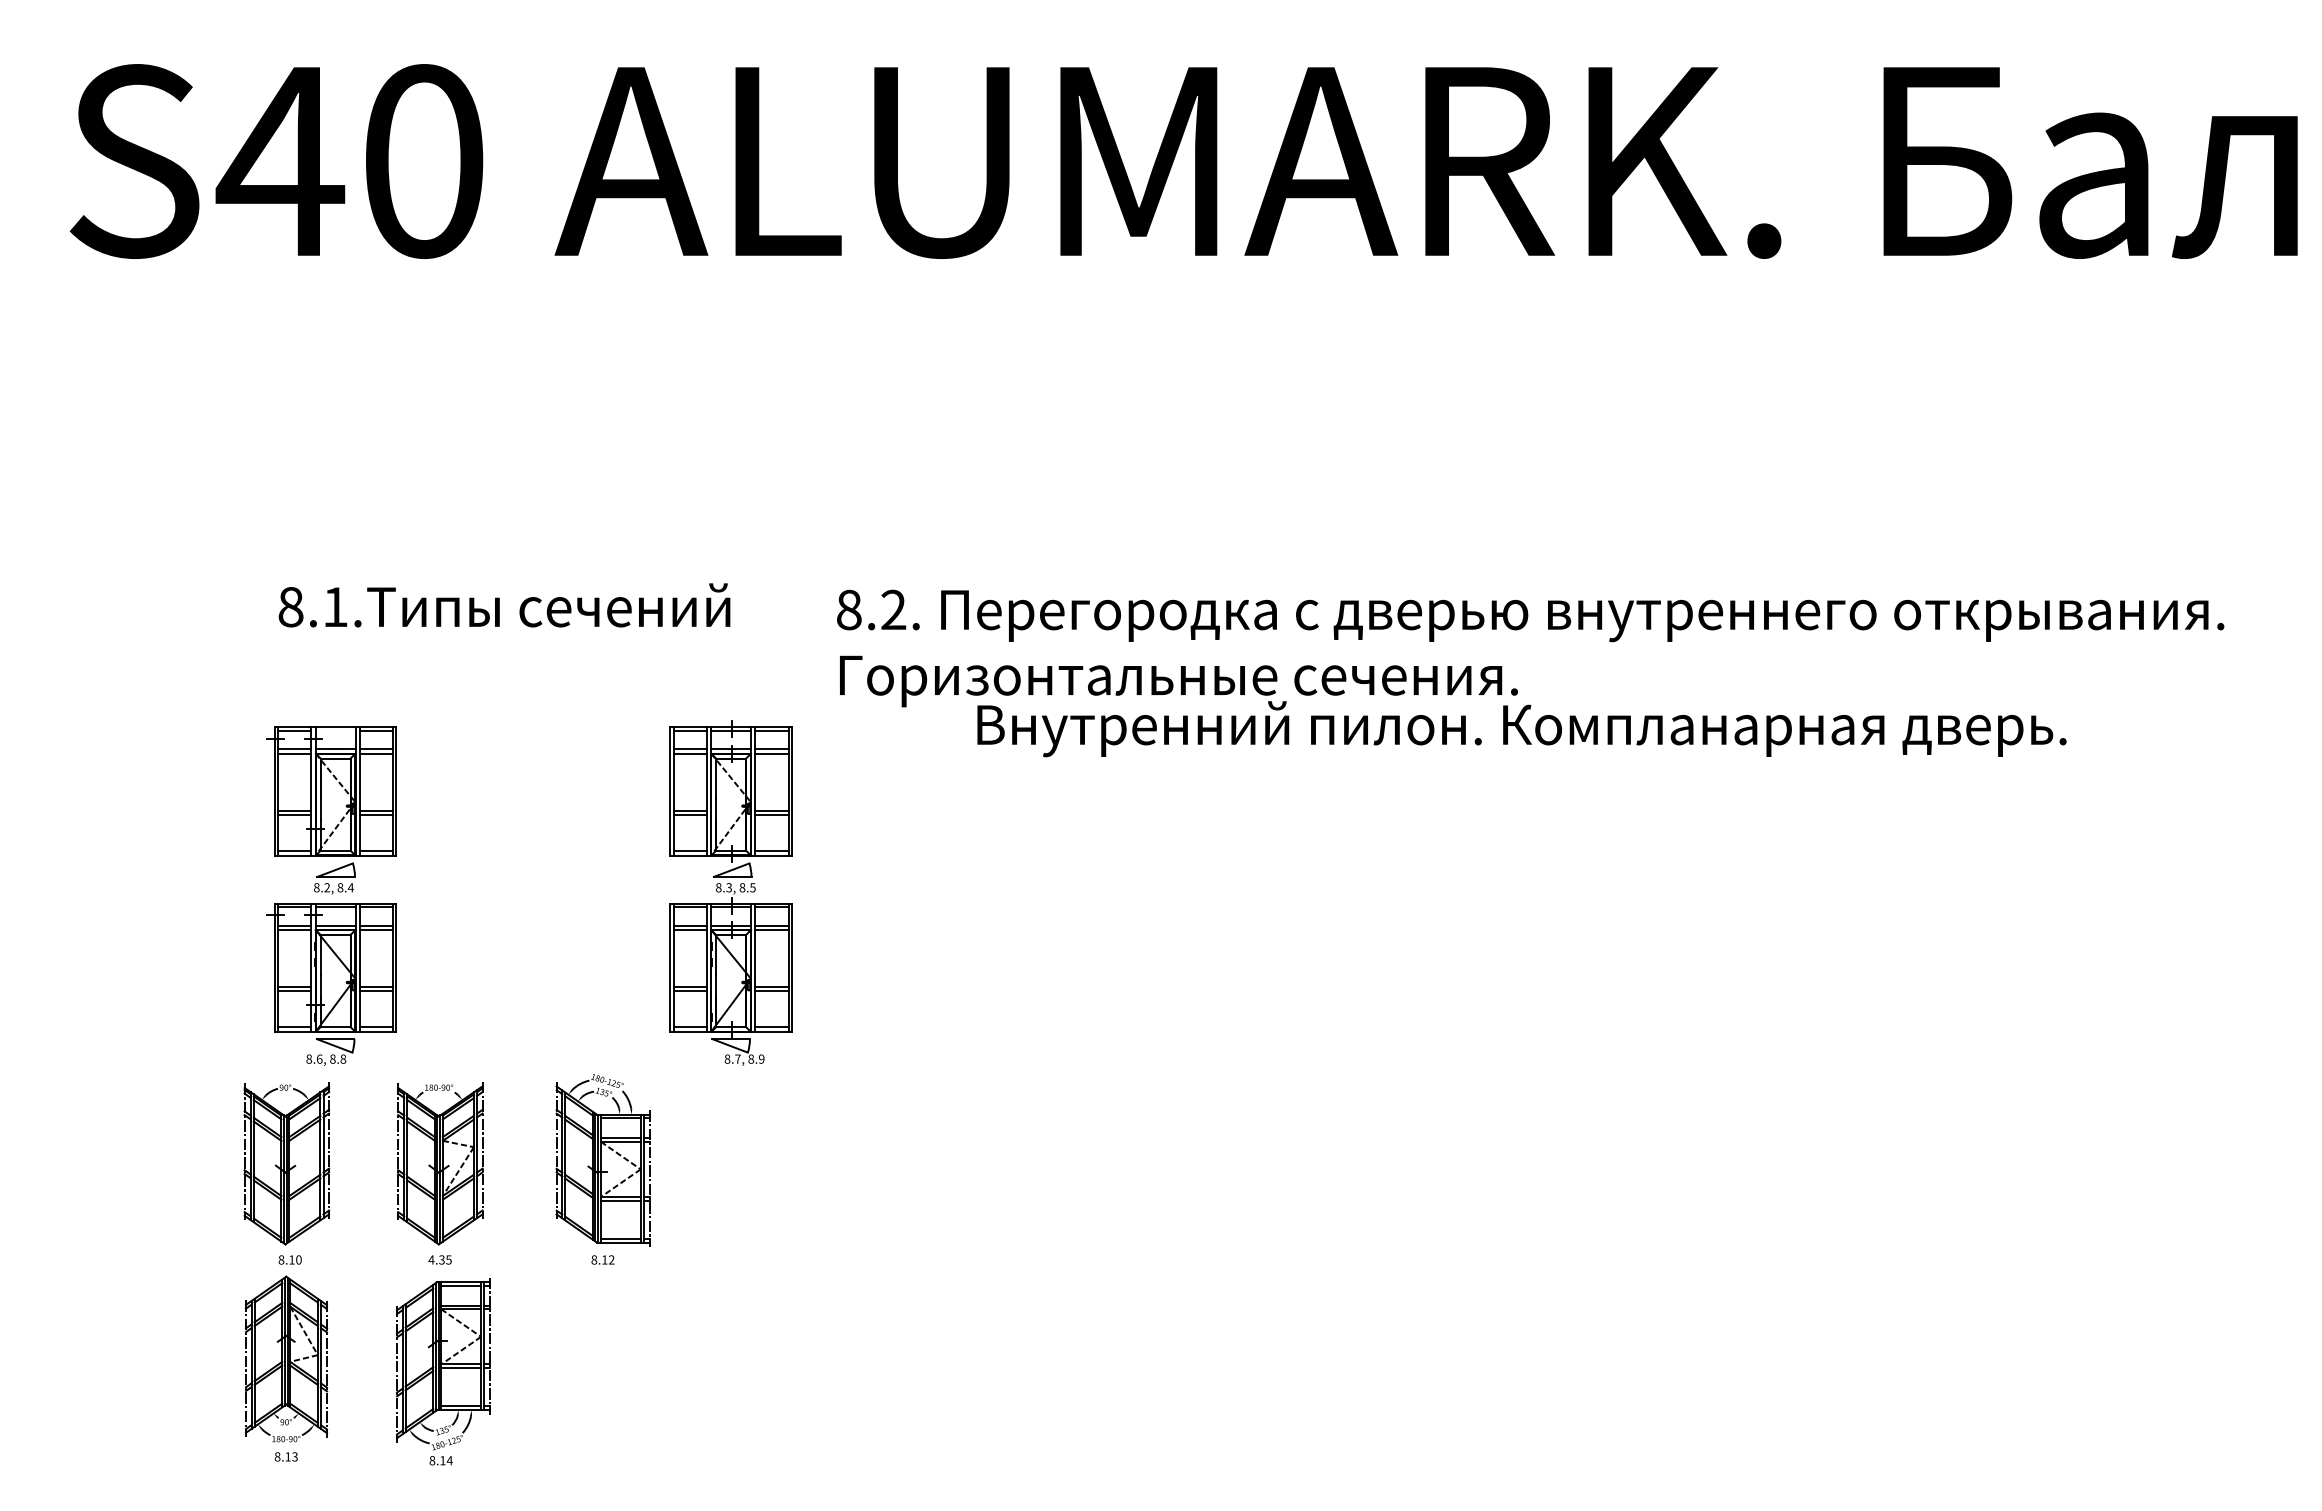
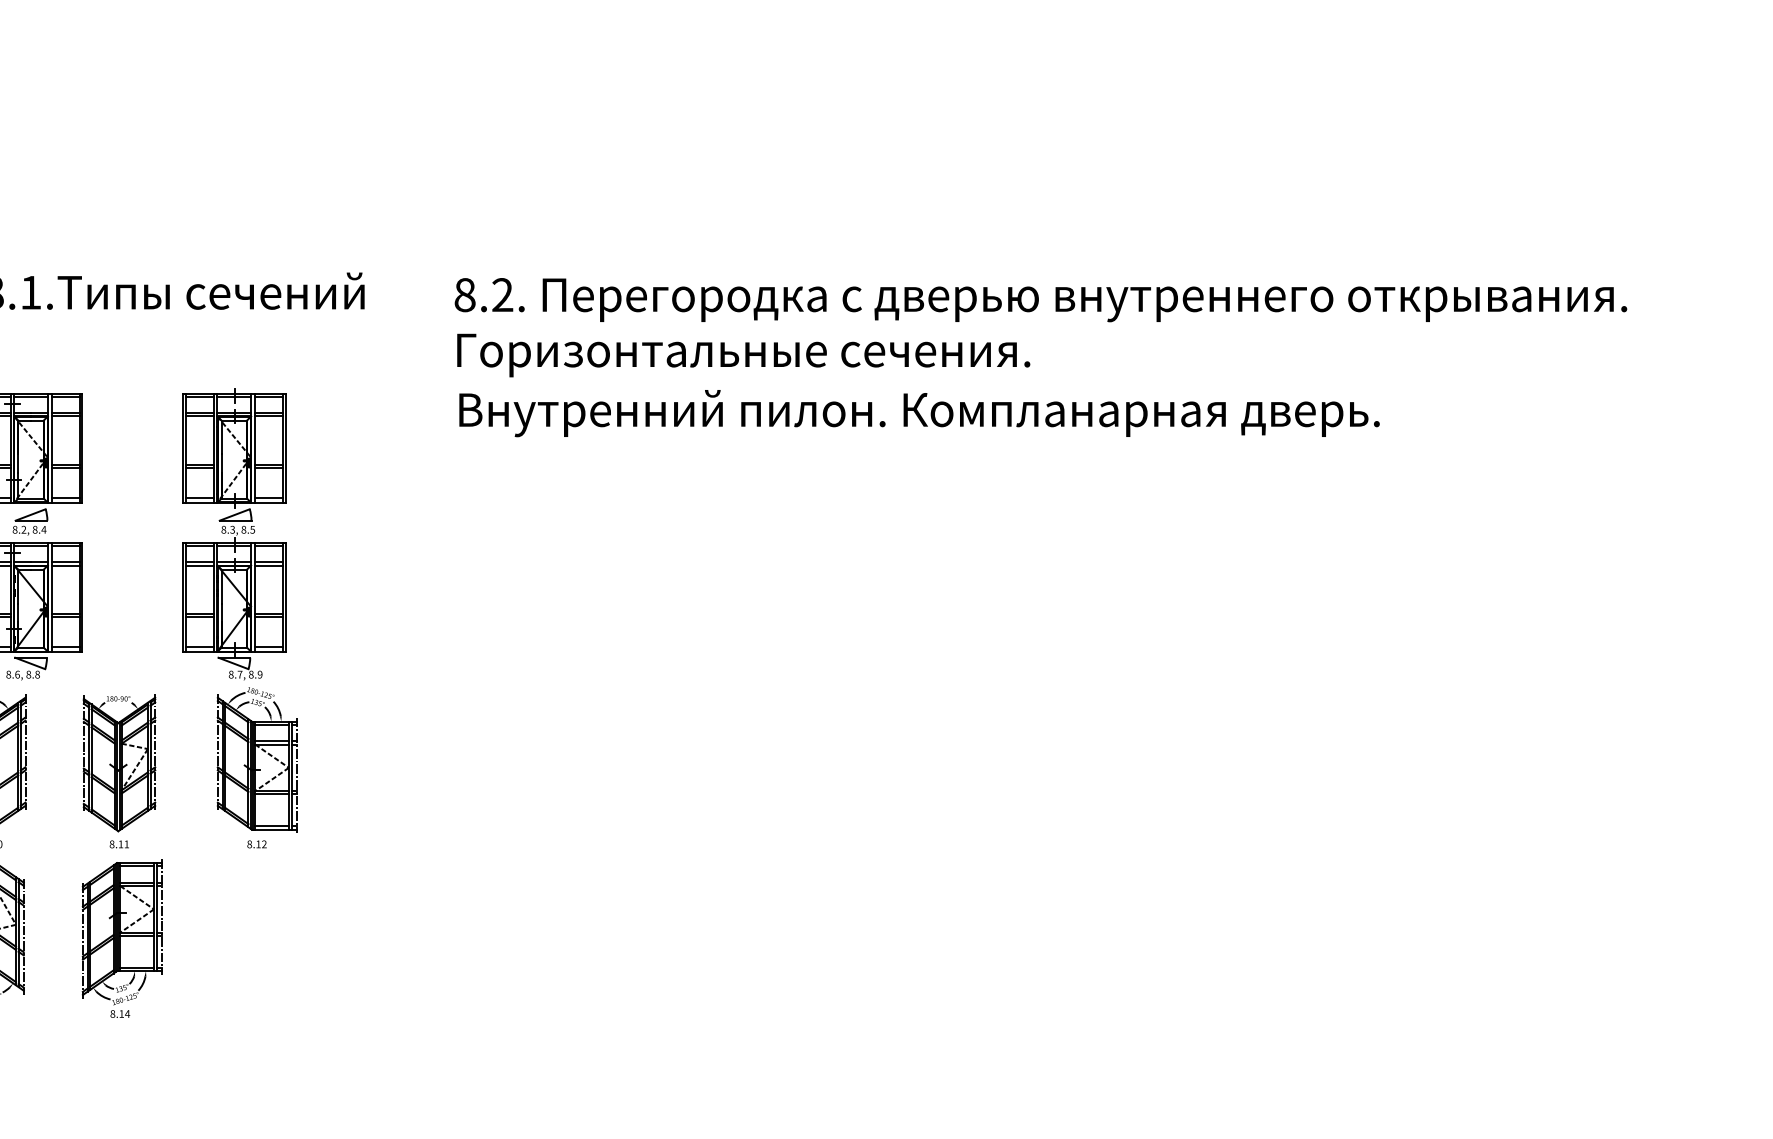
text: (1521, 729) -> (919, 413), moved
line: (335, 730) -> (30, 396), added
part: (730, 892) -> (233, 533), moved
text: (439, 1259) -> (118, 843), 4.35 -> 8.11

